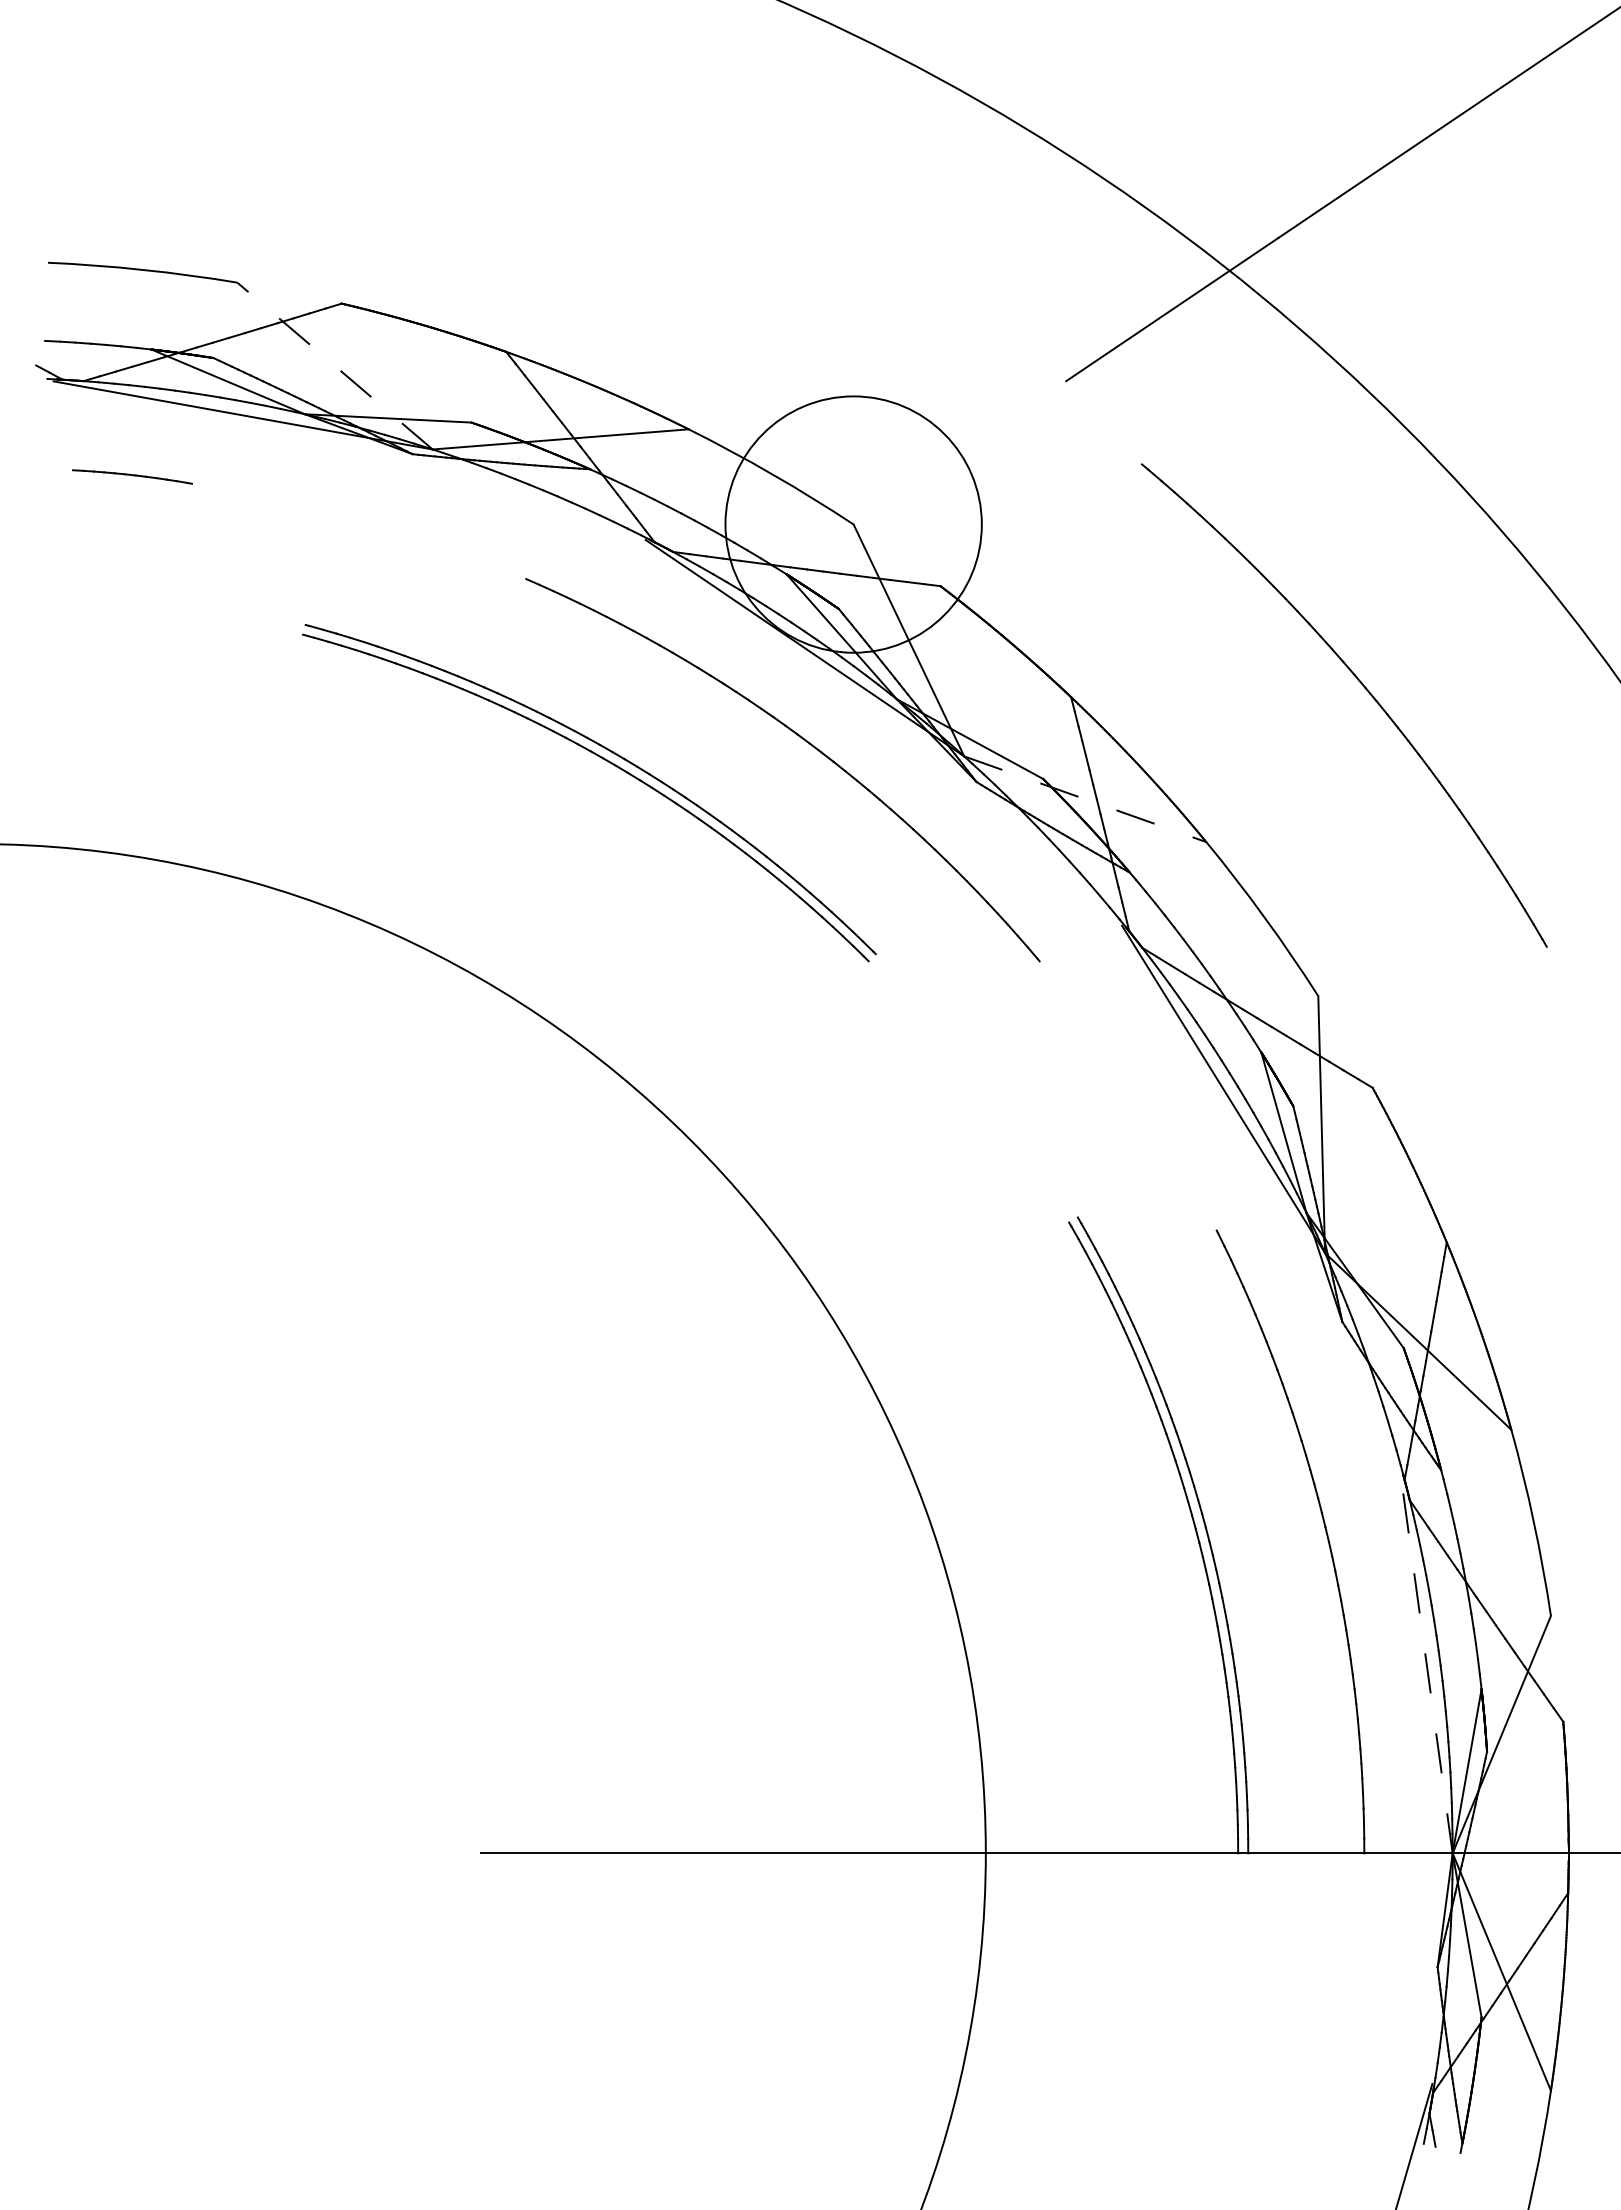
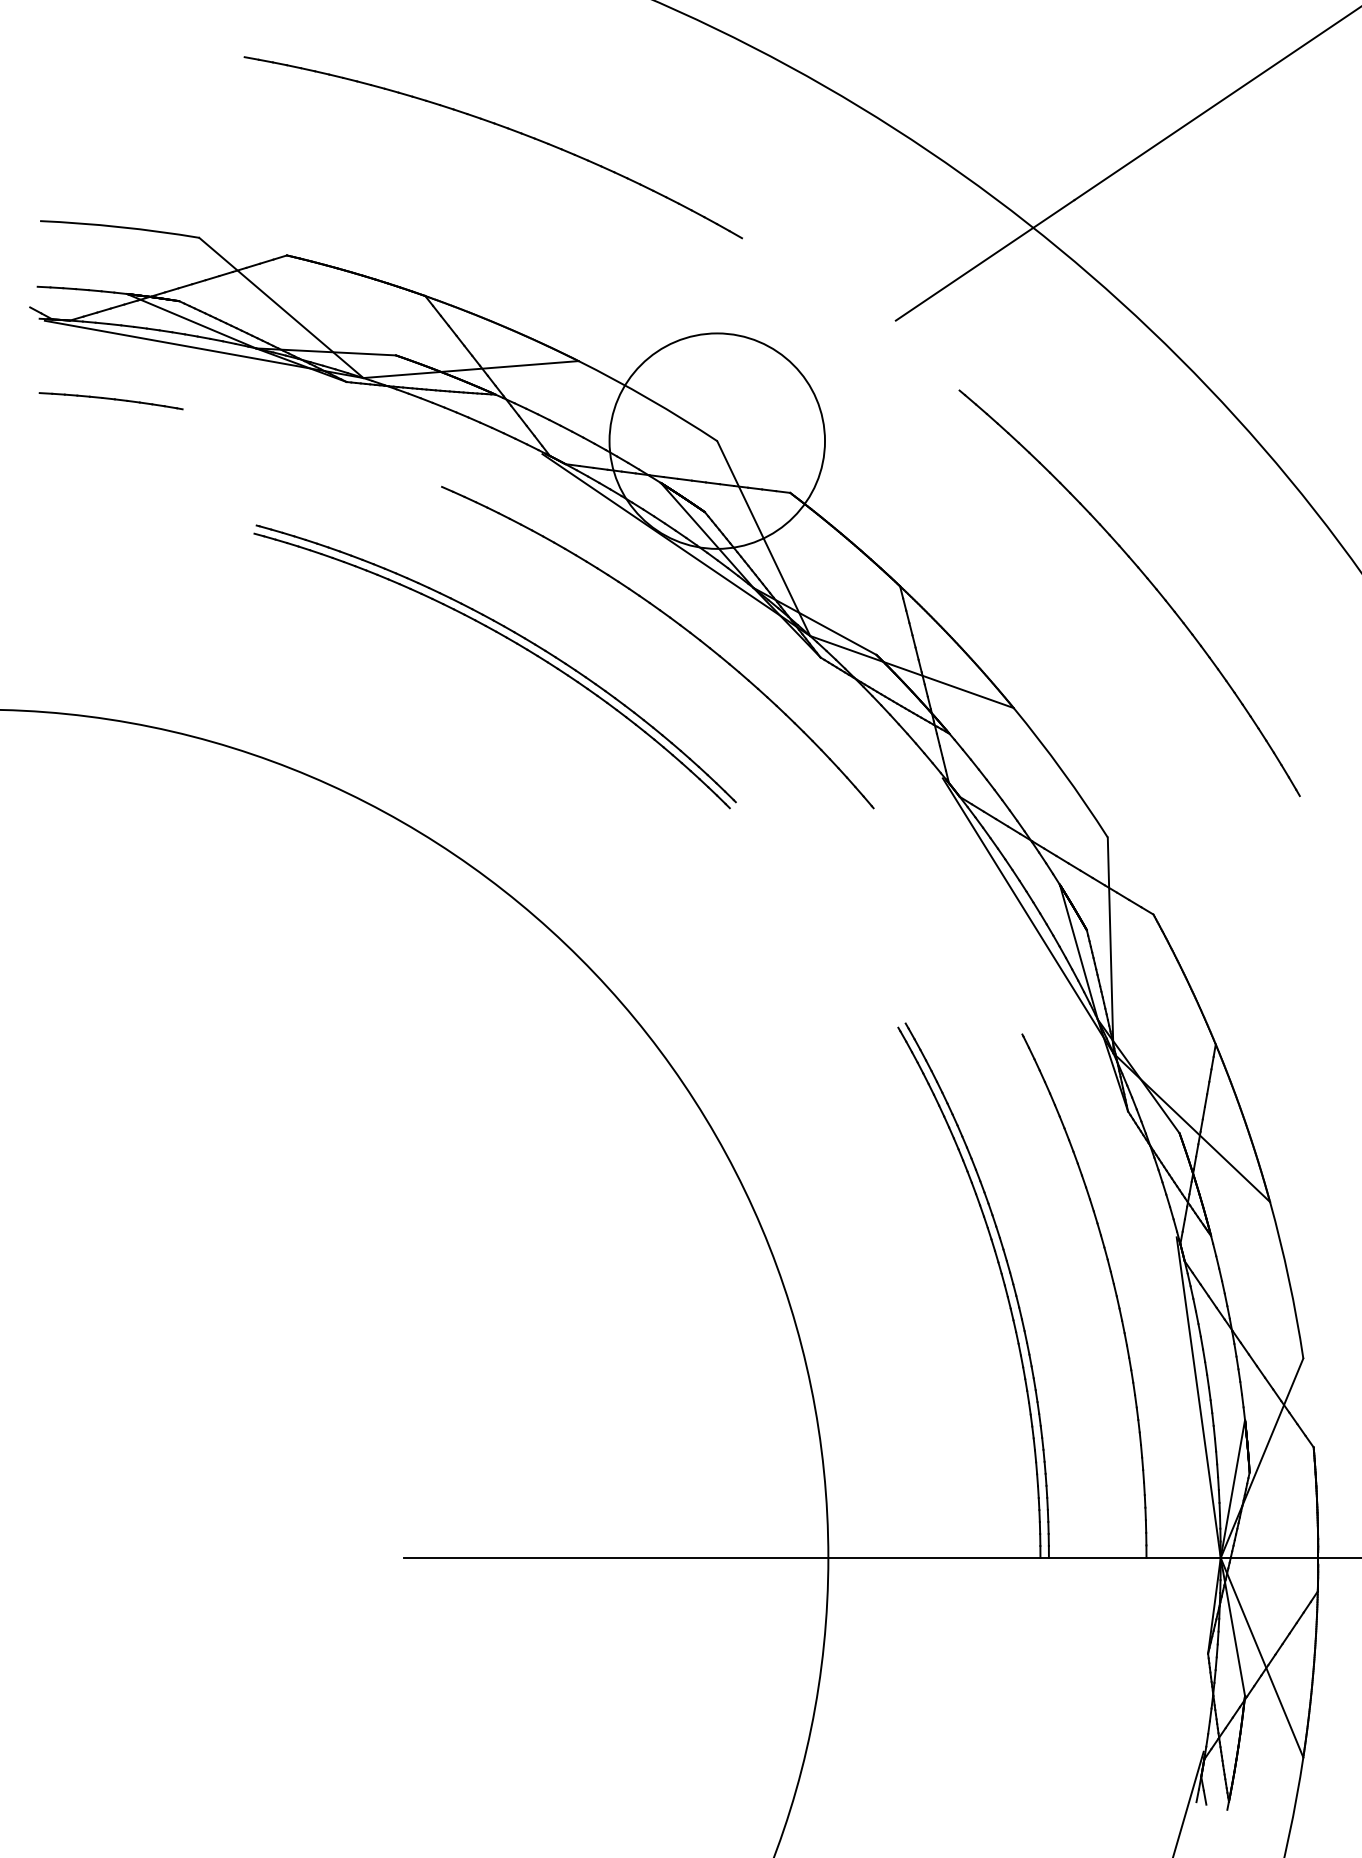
part: (595, 150) -> (500, 126), added
line: (334, 365) -> (280, 307), dashed -> solid
part: (132, 476) -> (111, 400), size x1.43
line: (1085, 799) -> (912, 672), dashed -> solid
line: (1426, 1662) -> (1198, 1397), dashed -> solid

